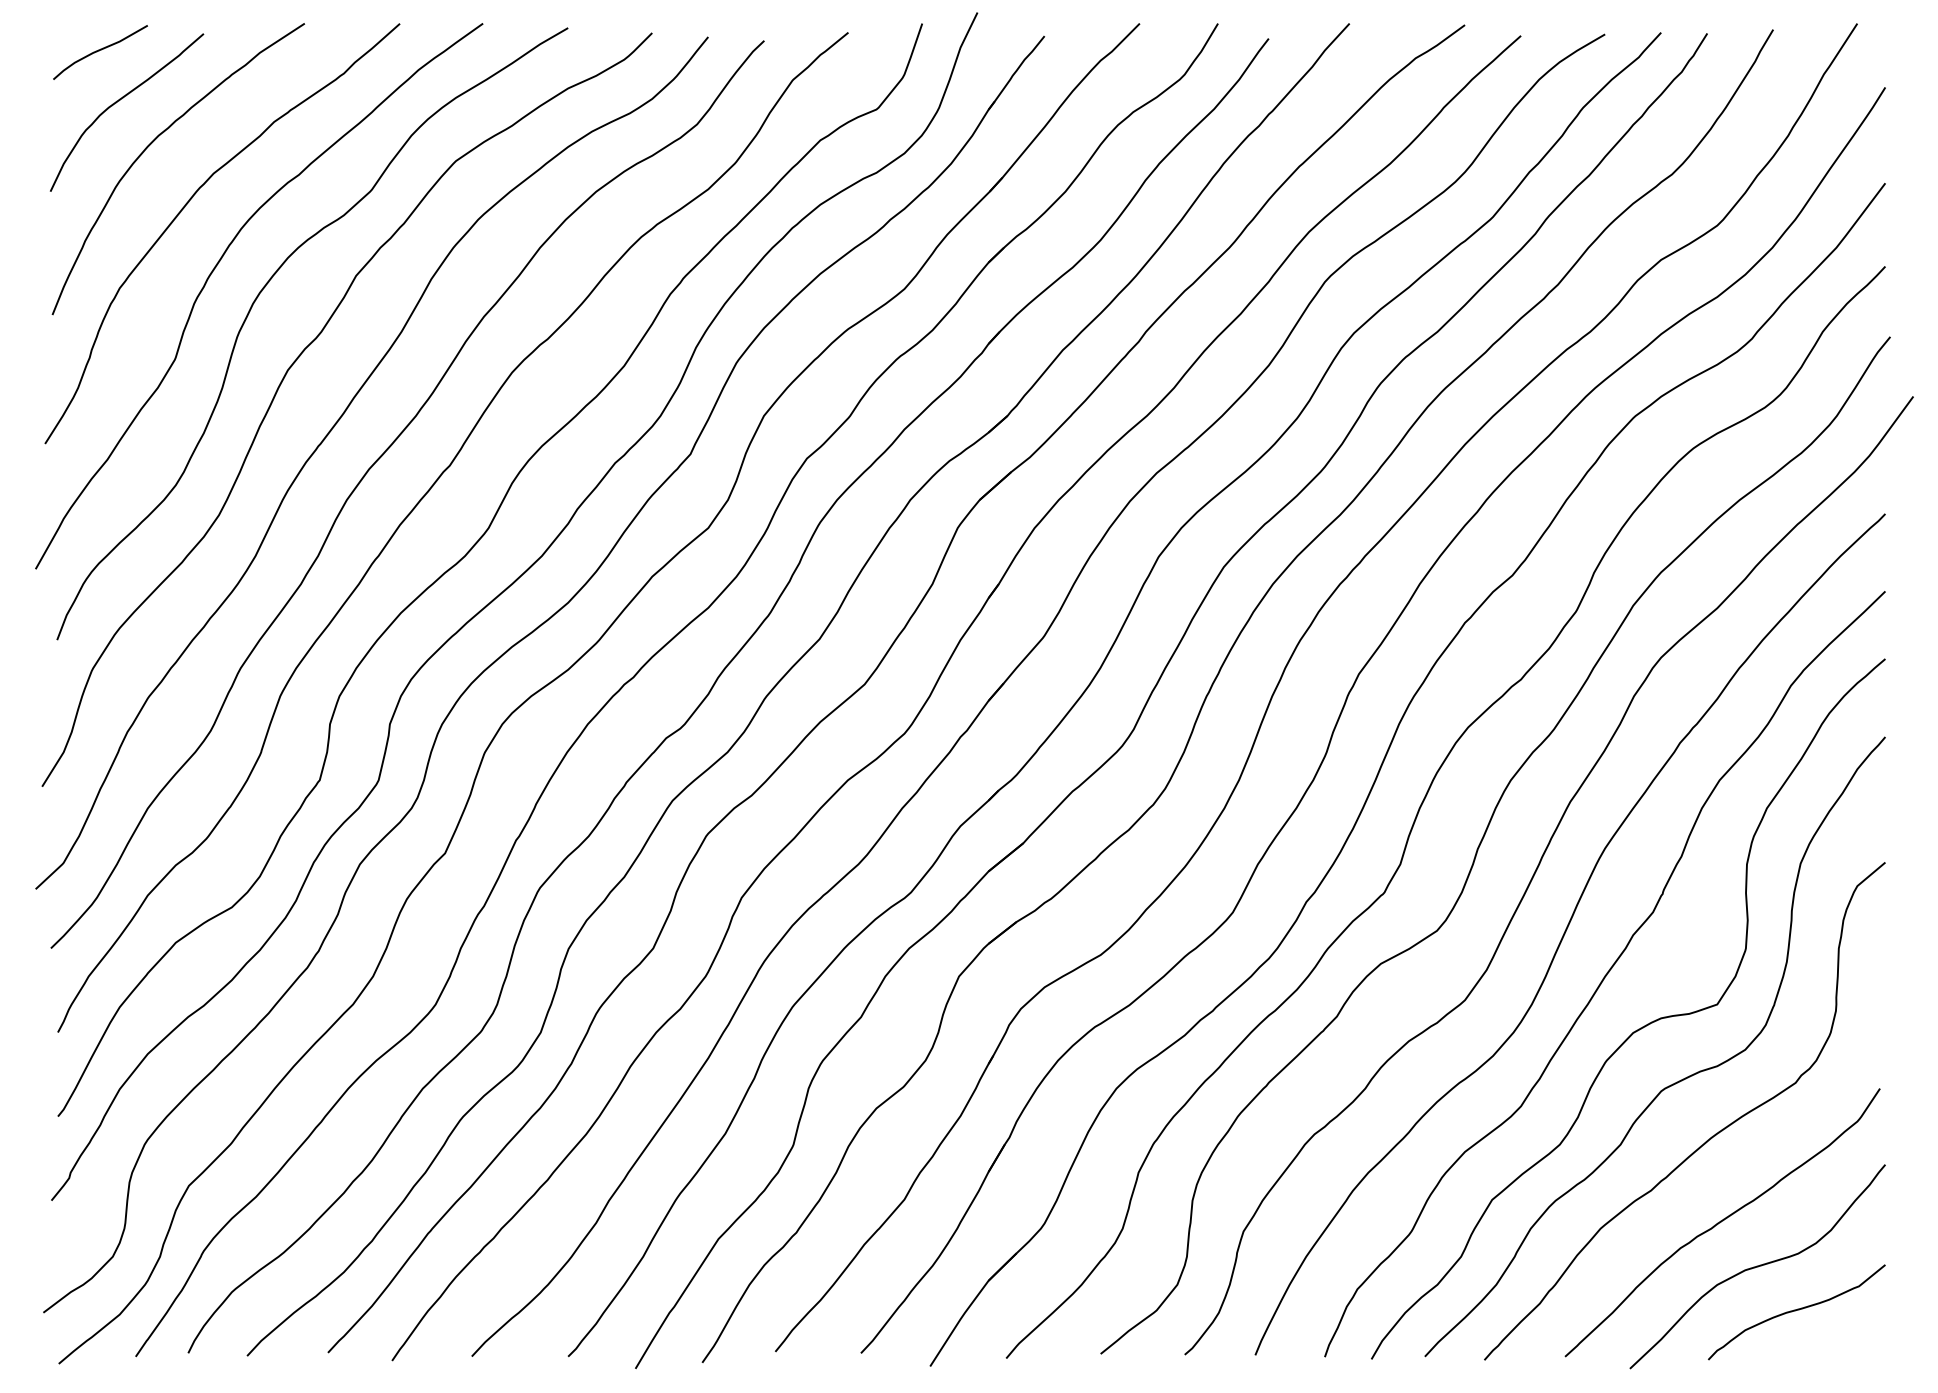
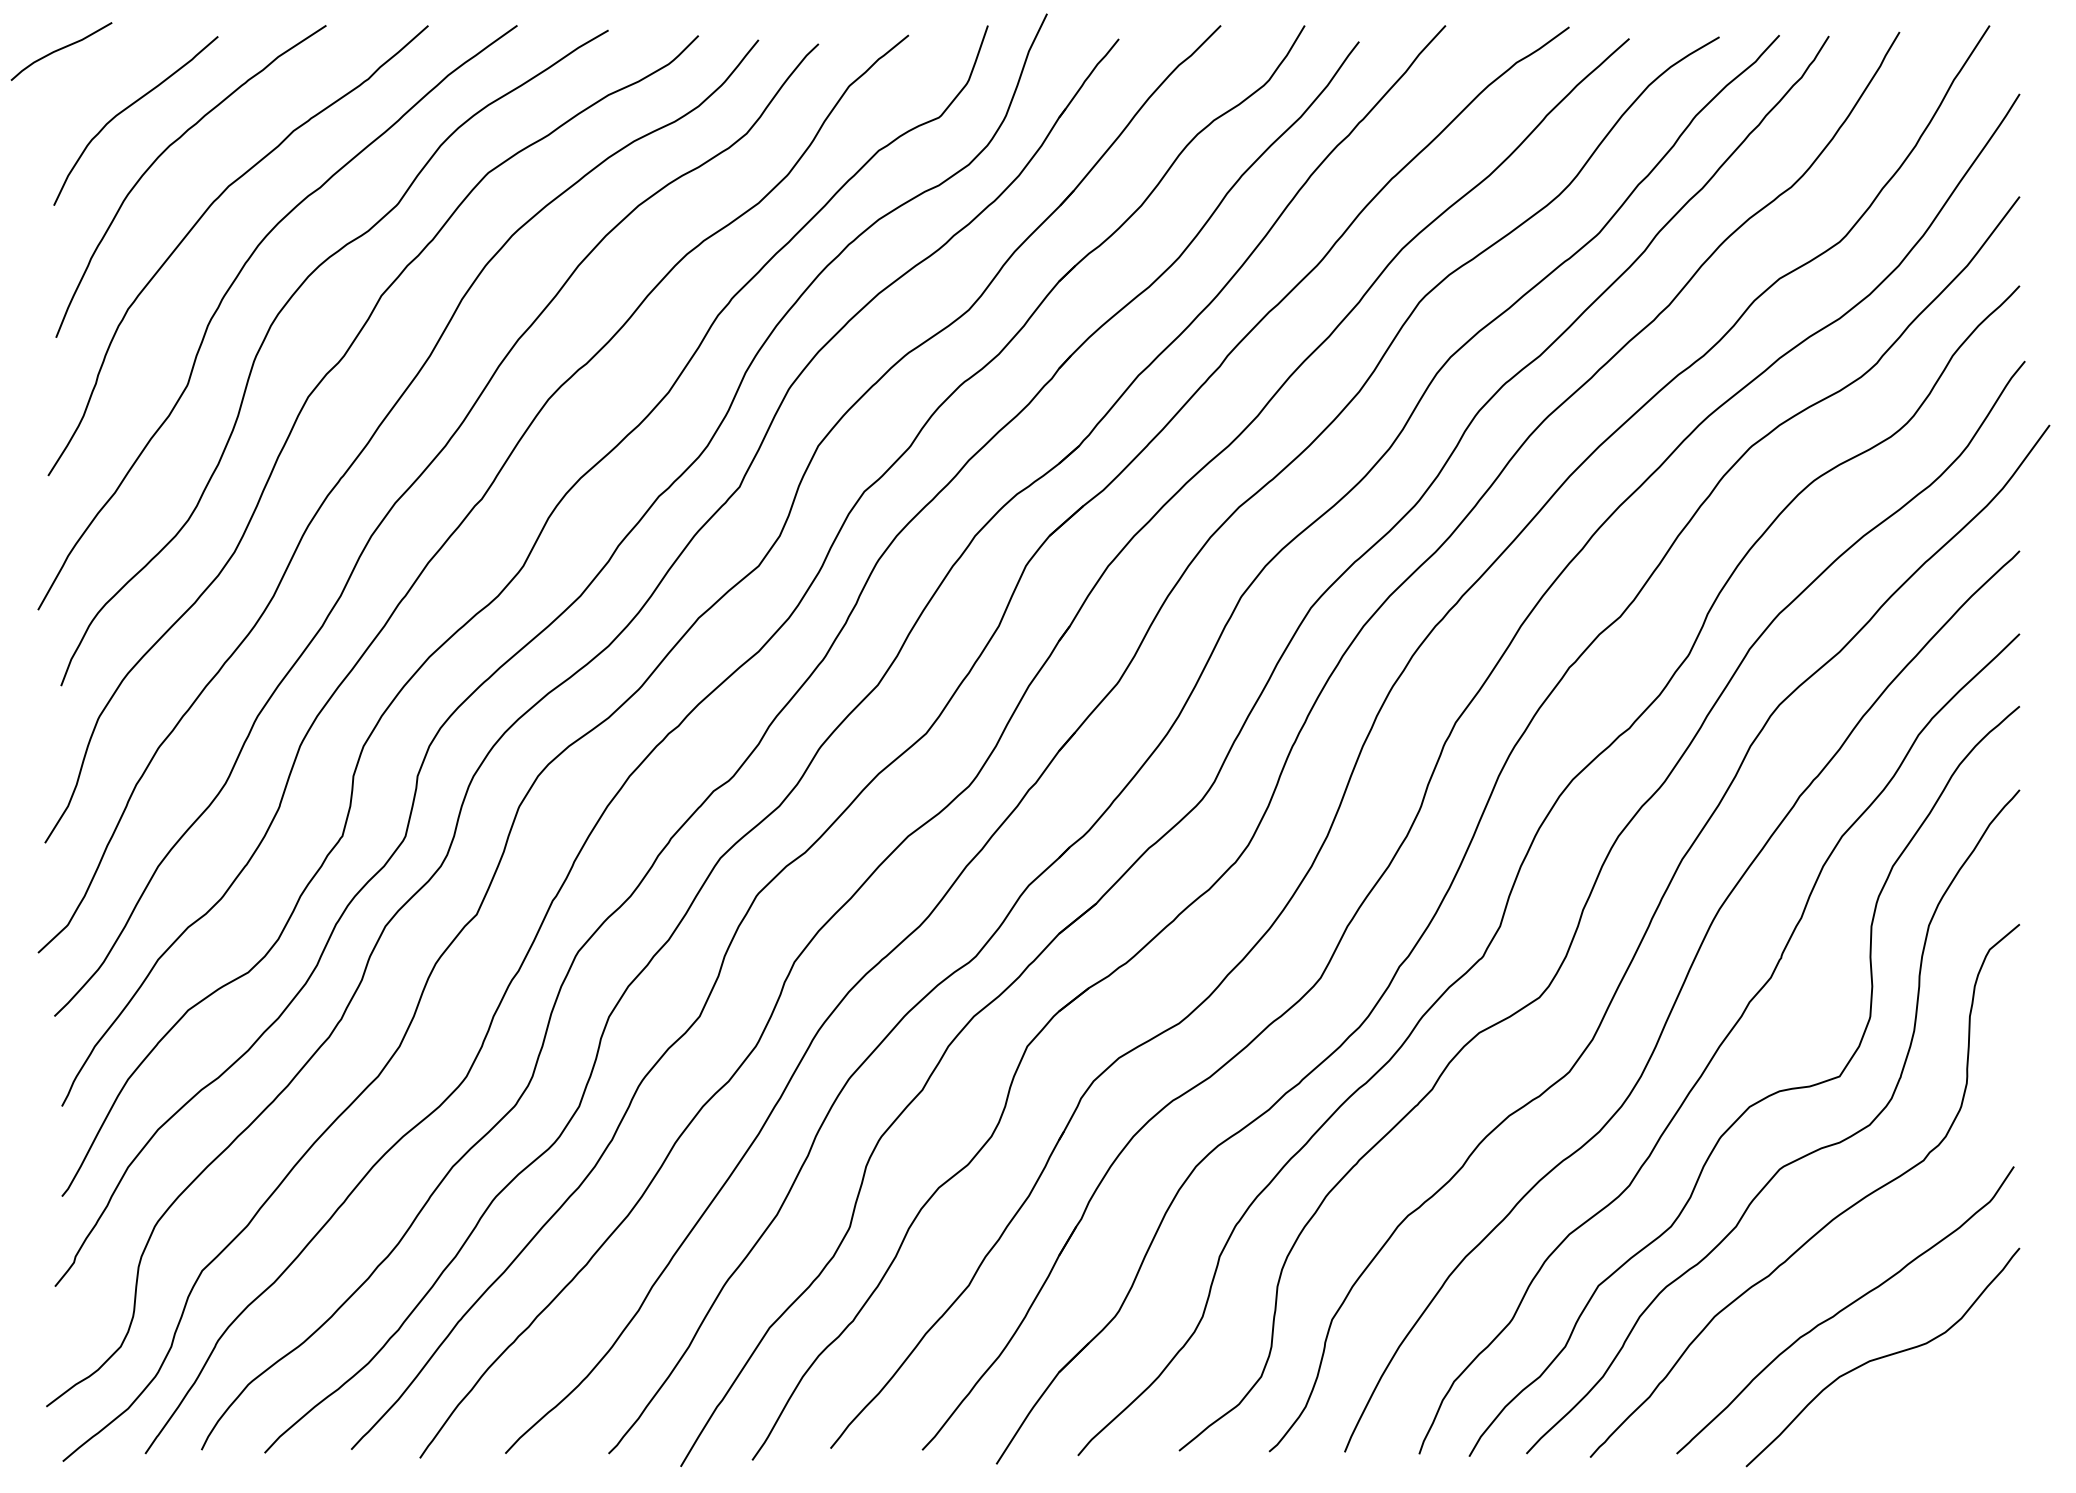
curve: (99, 51) -> (60, 50), moved
curve: (1796, 1310) -> (1924, 1404), removed

